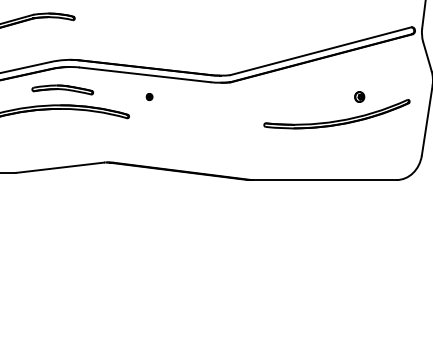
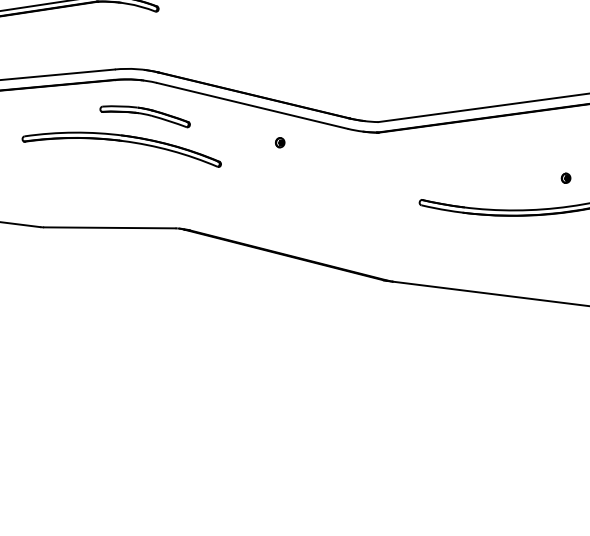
part: (62, 89) -> (145, 114), moved
part: (149, 96) -> (280, 141), moved
part: (359, 96) -> (566, 177), size x0.62

